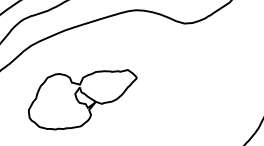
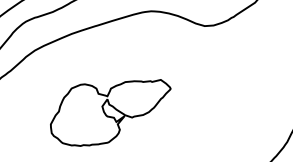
part: (82, 99) -> (110, 112), moved

